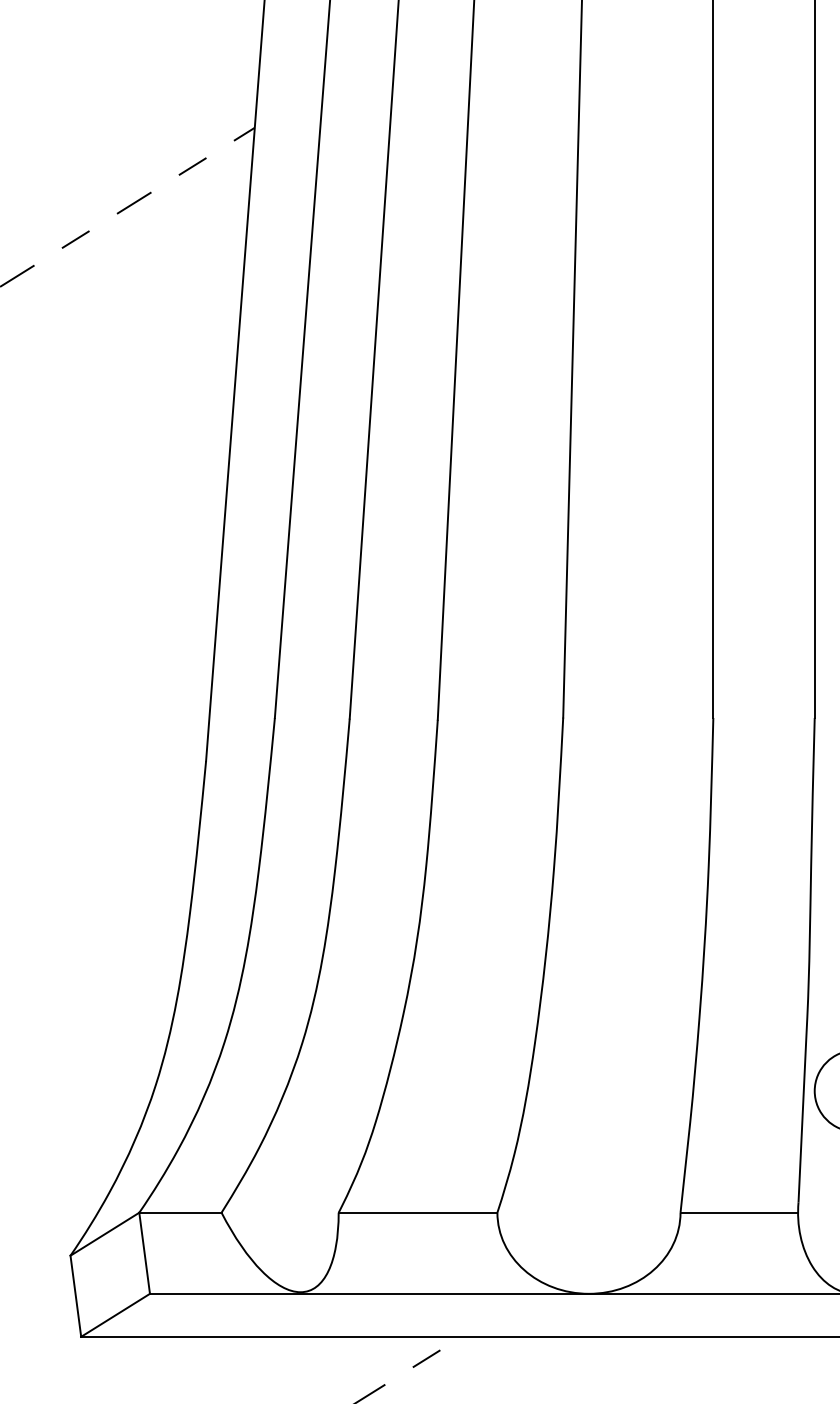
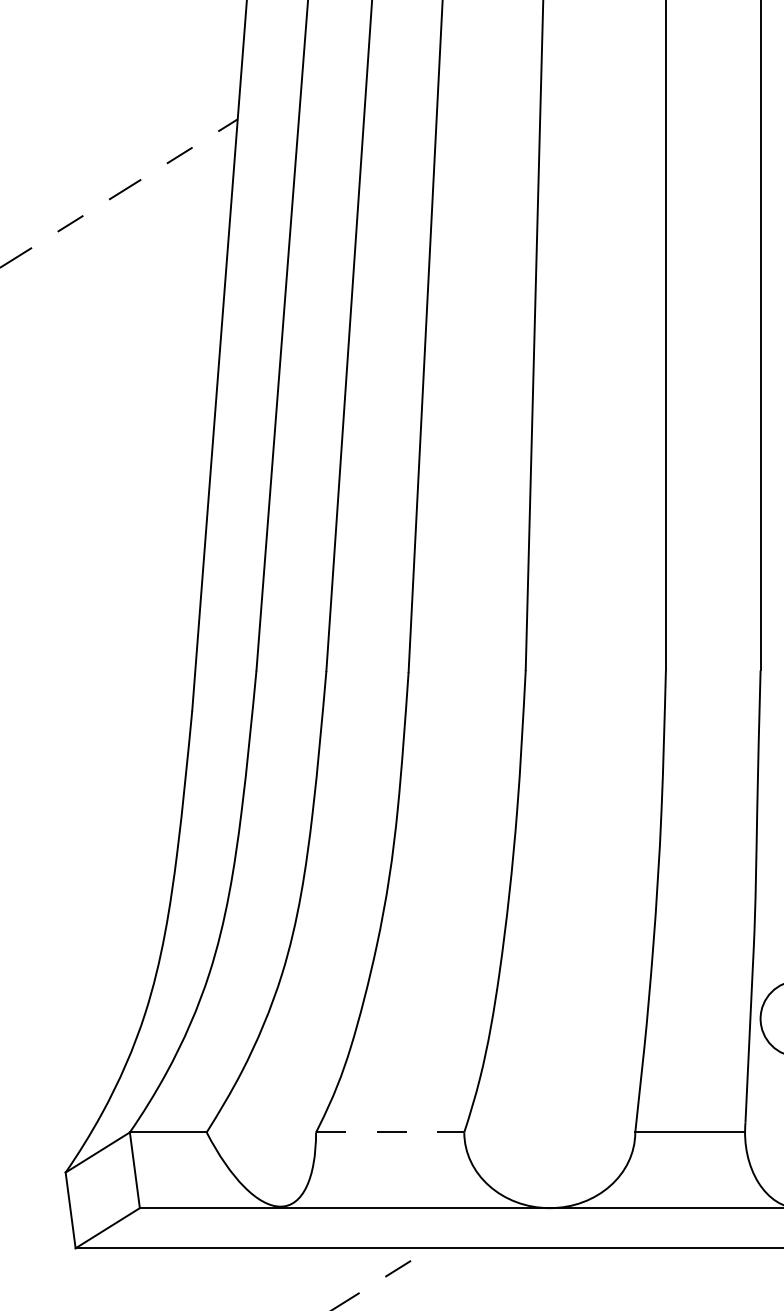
line: (418, 1212) -> (390, 1132), solid -> dashed

